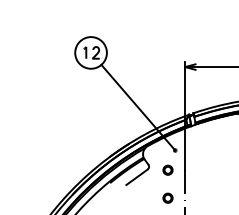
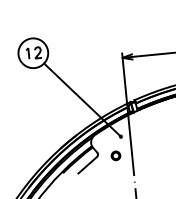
part: (167, 197) -> (118, 181), removed

